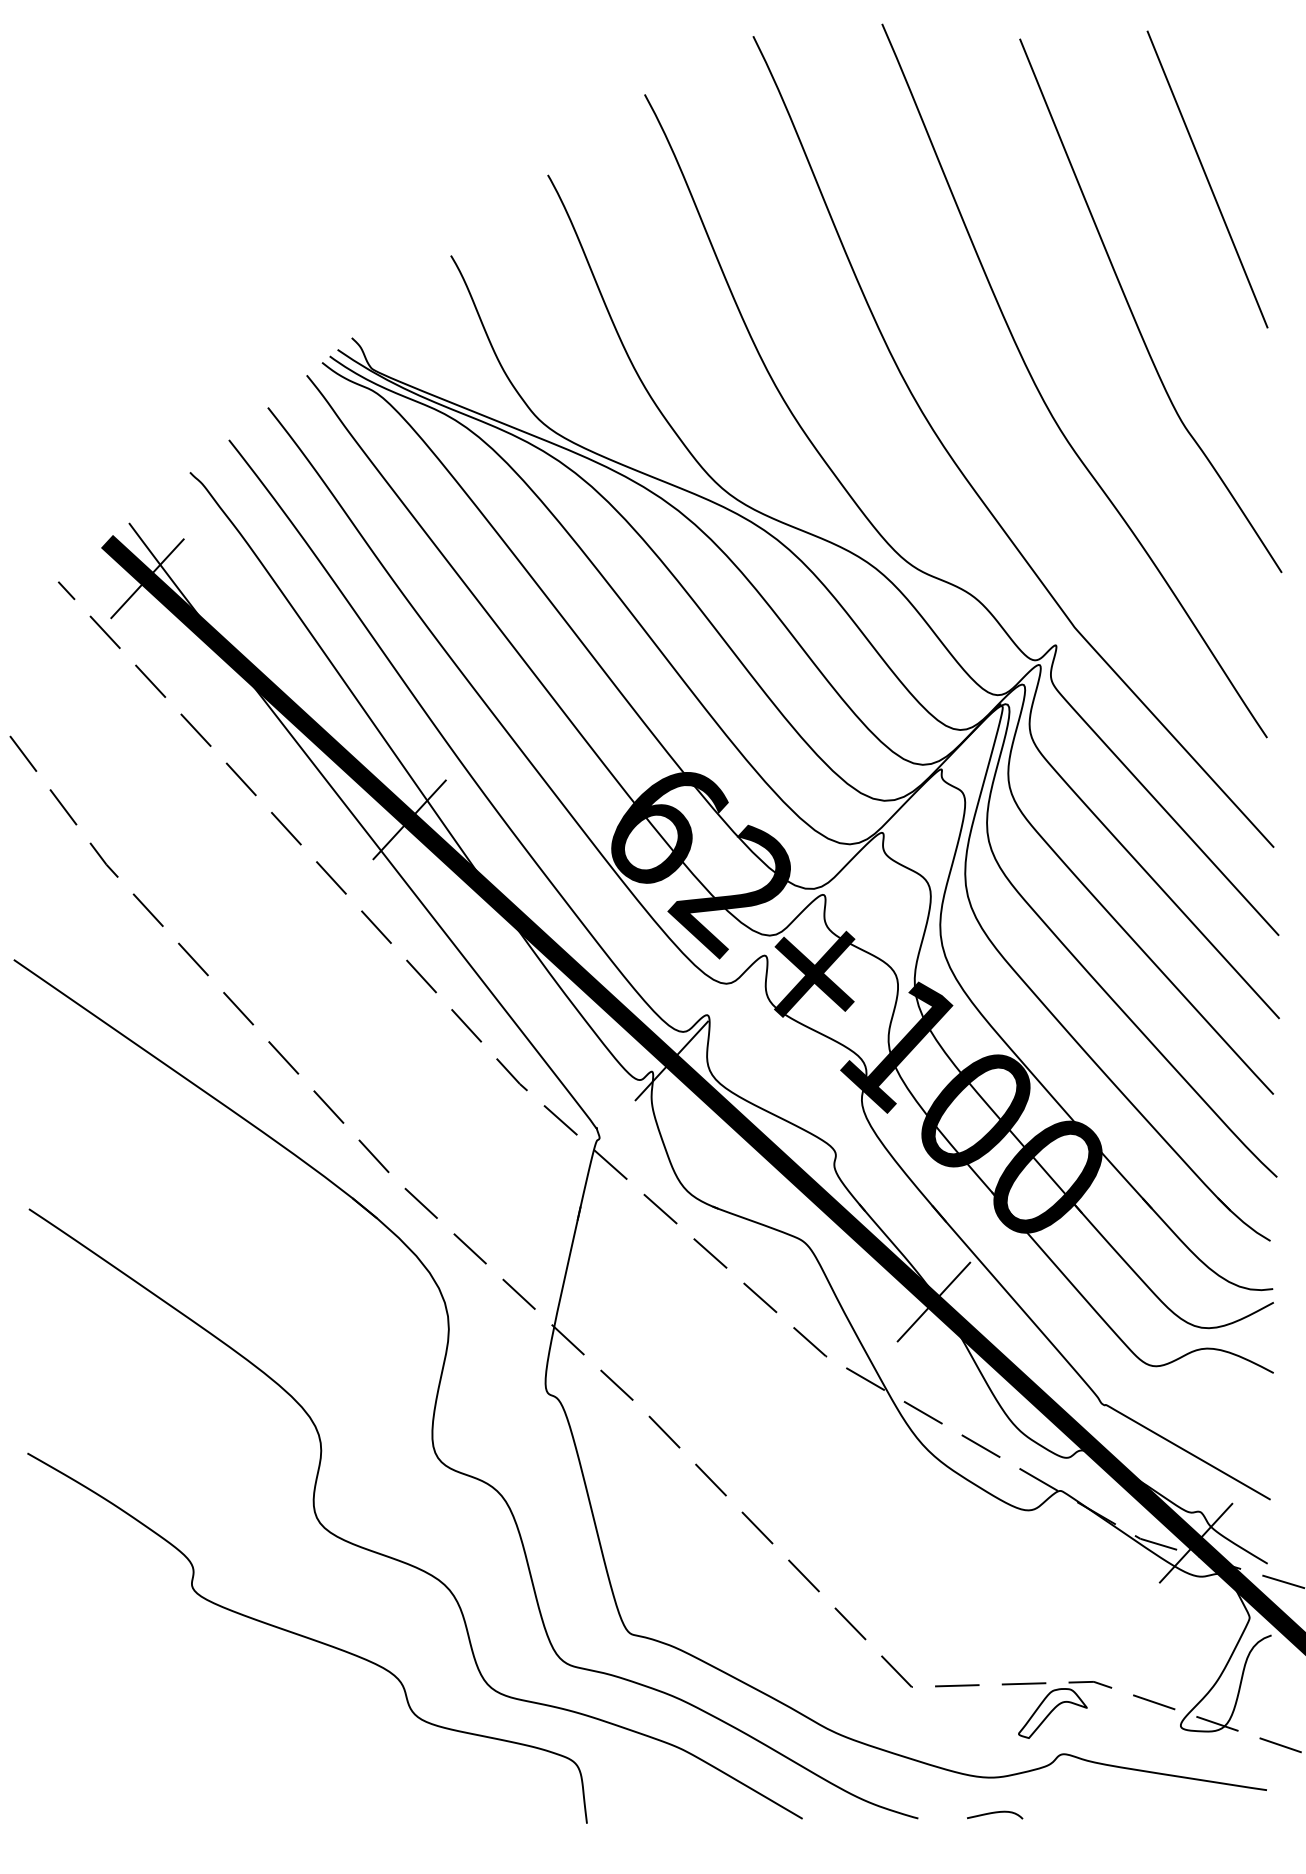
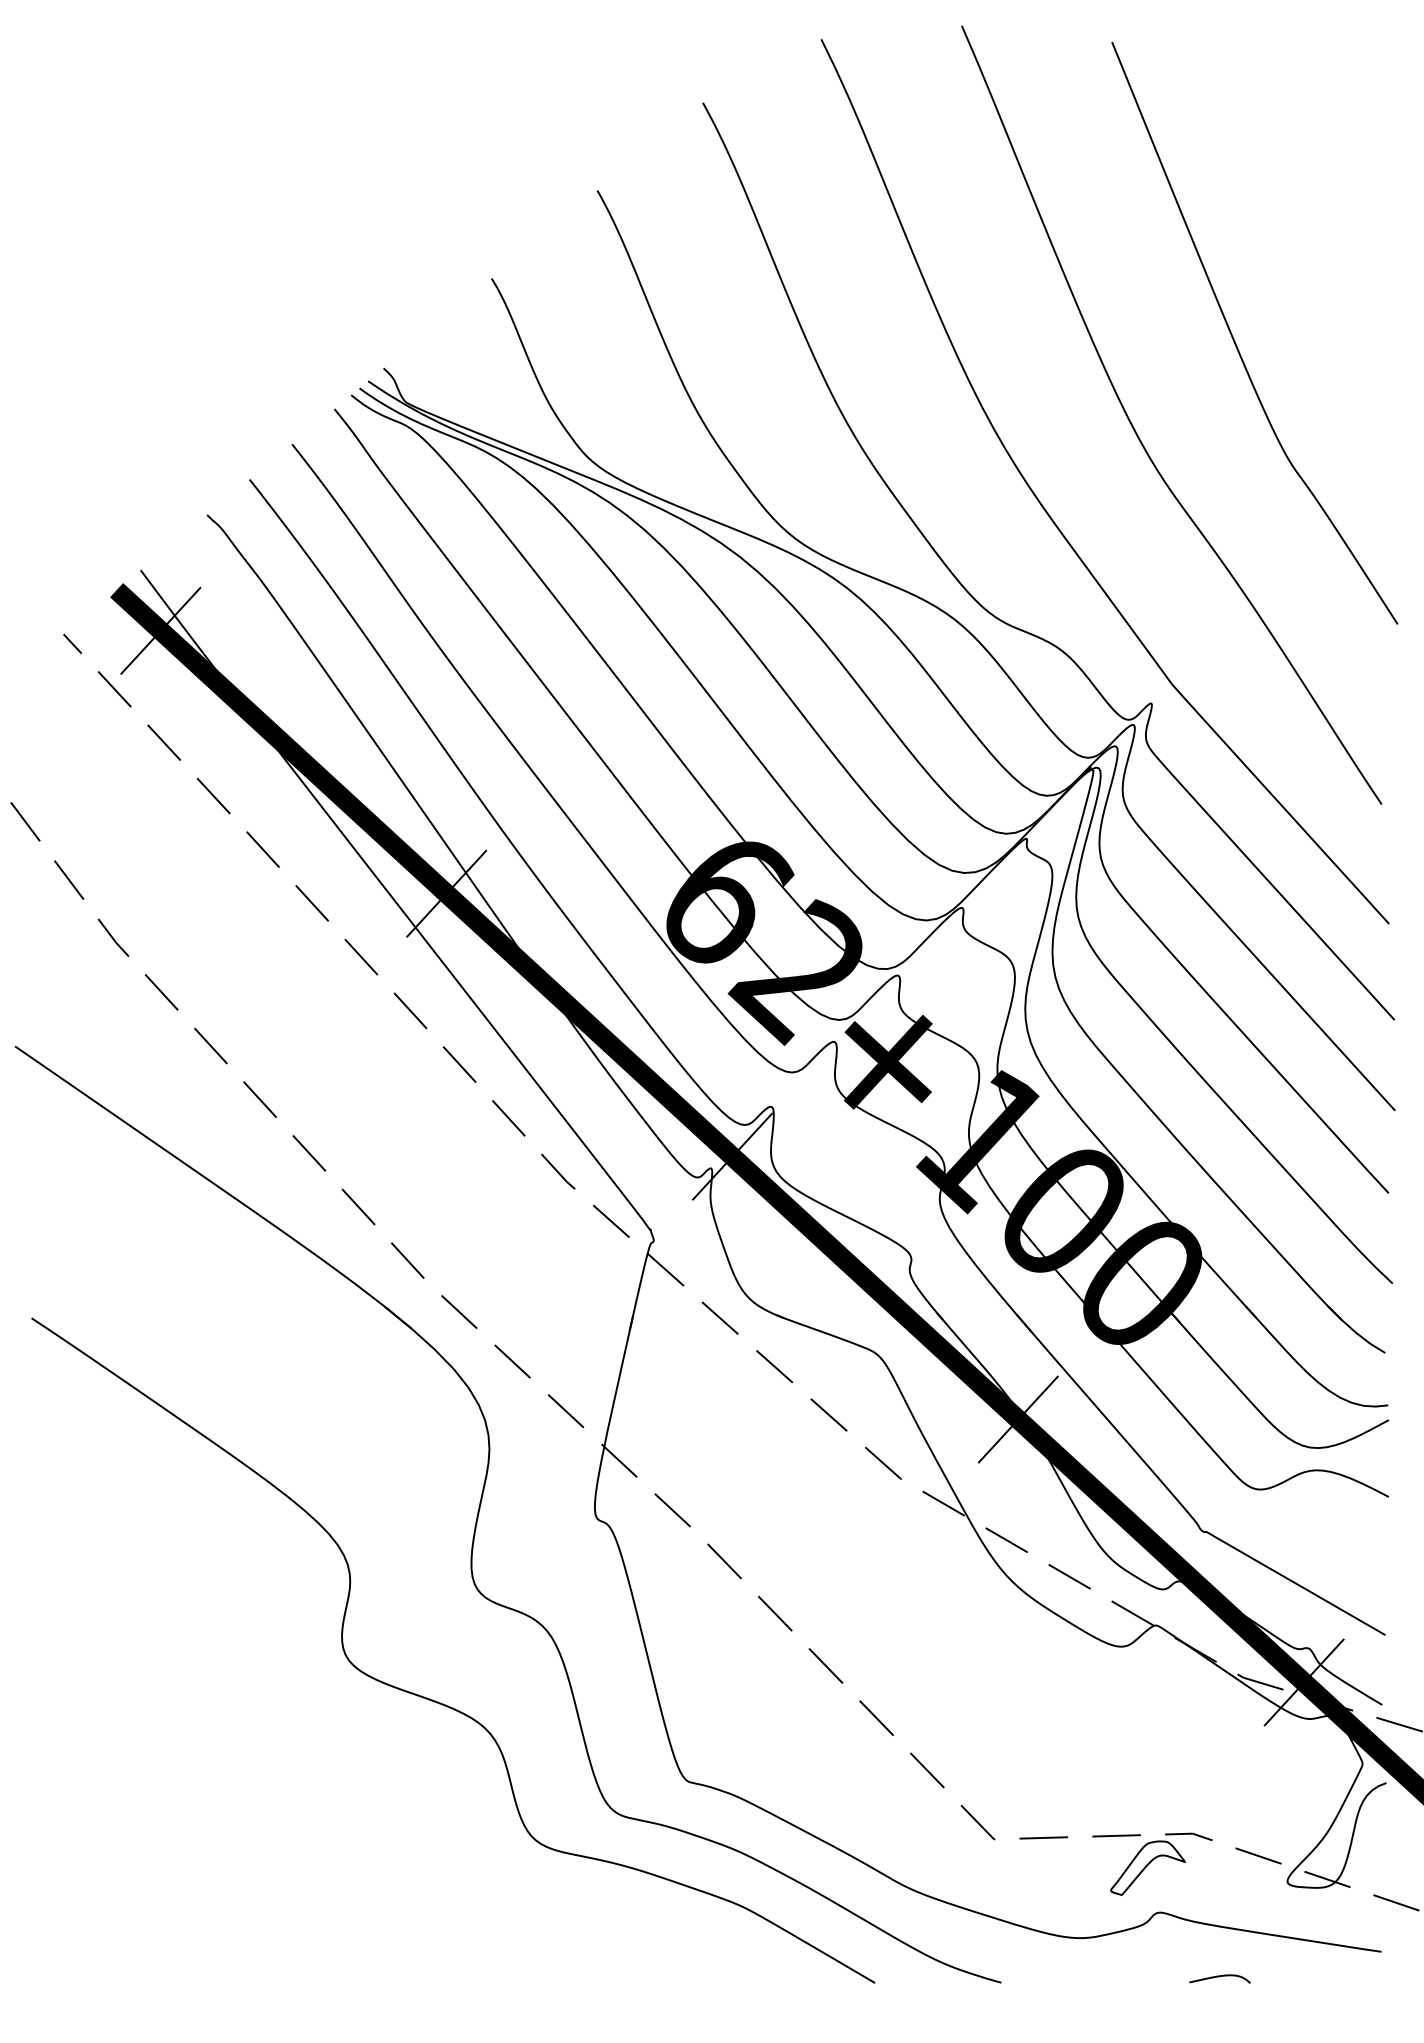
line: (1207, 179) -> (1316, 195), removed
curve: (306, 1638) -> (334, 1786), removed
curve: (994, 1813) -> (1219, 1977), moved

